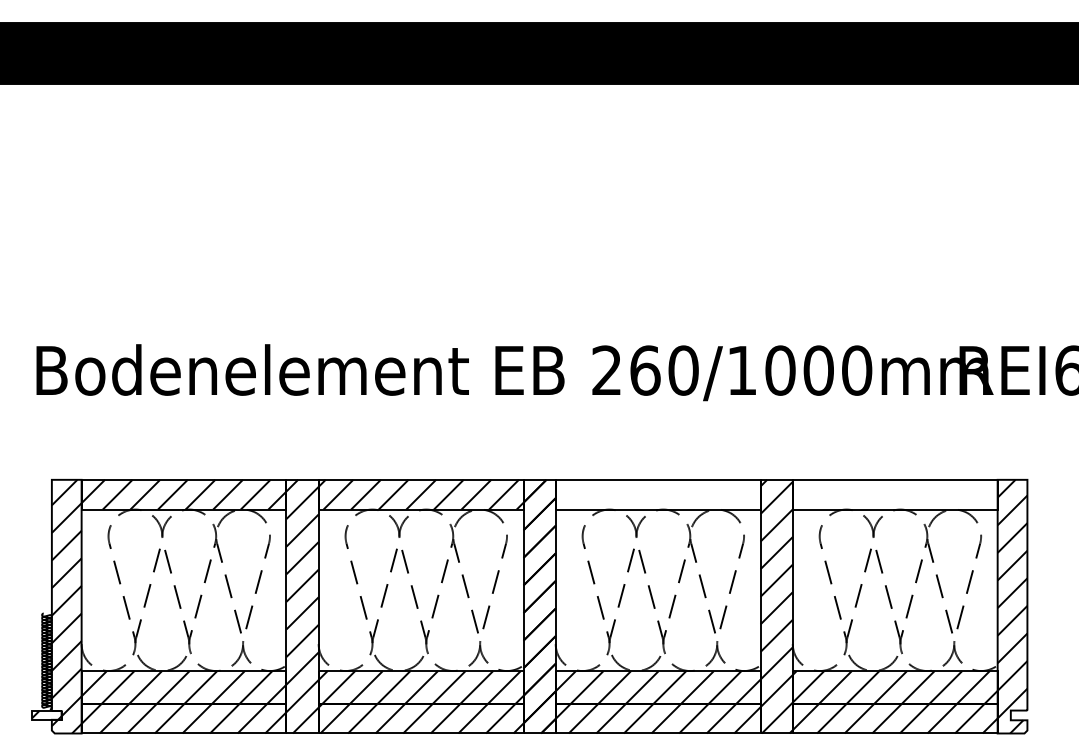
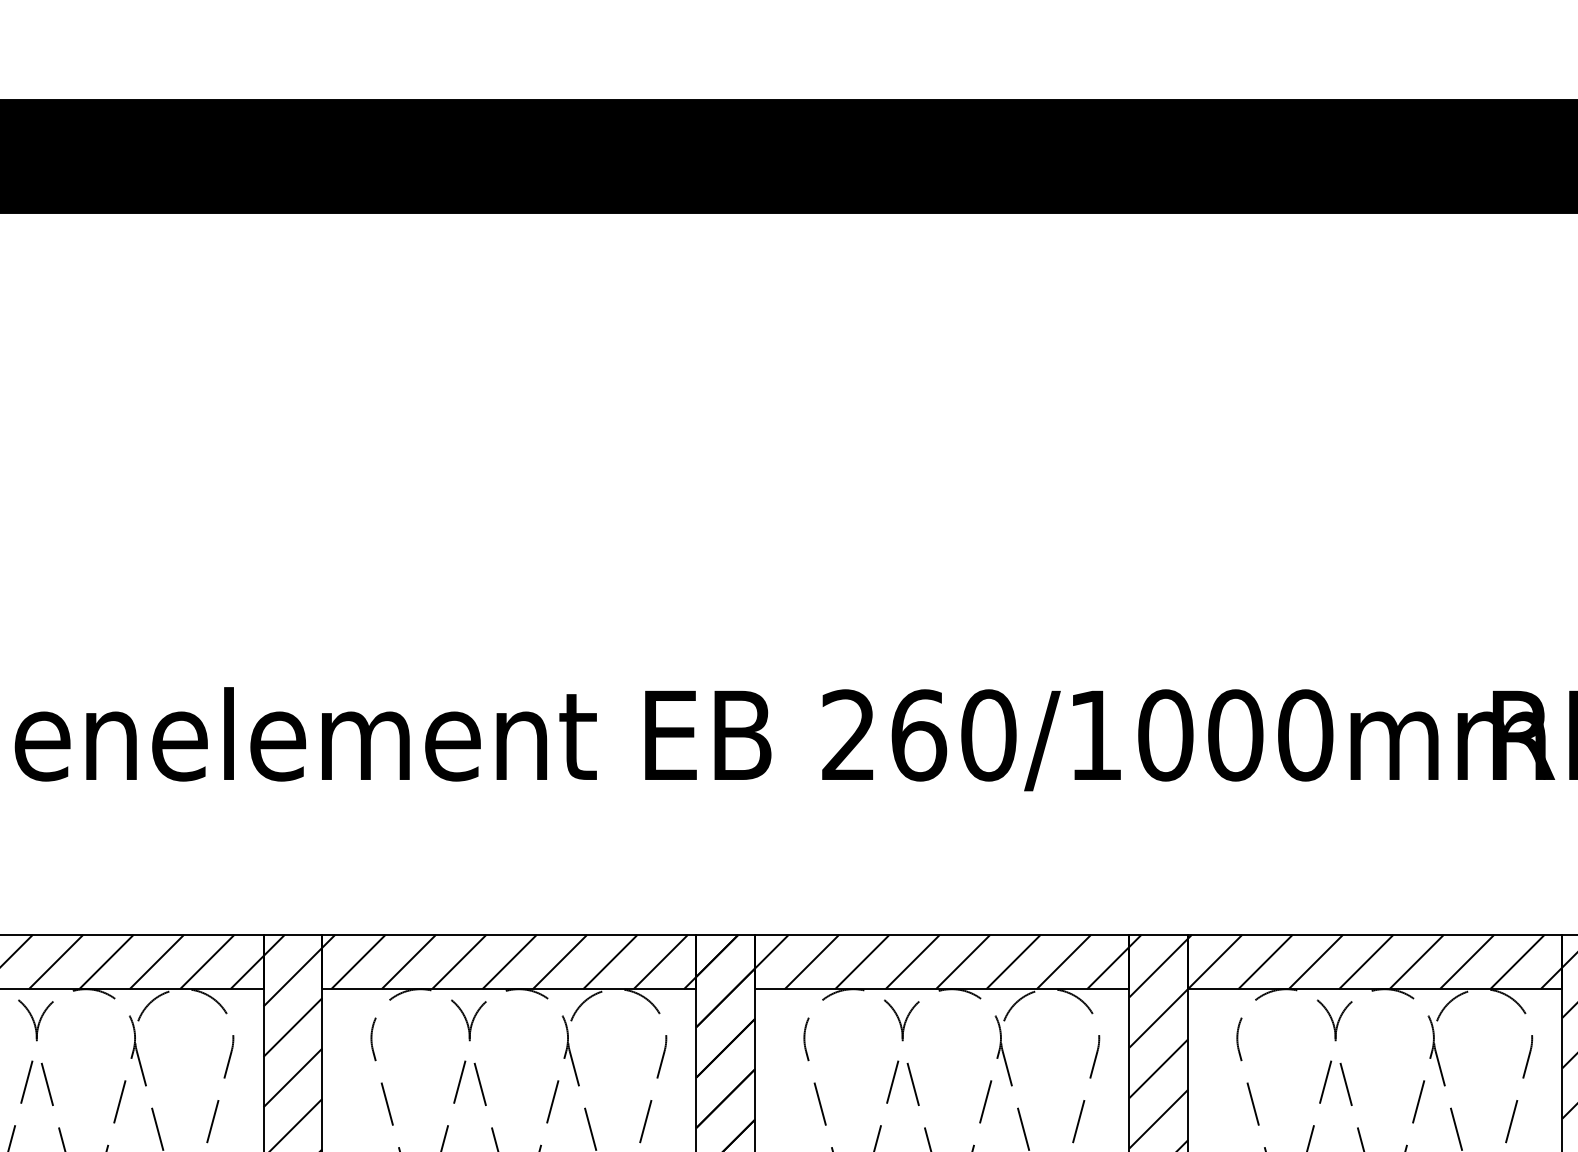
hatch: (657, 494) -> (941, 961), added
hatch: (894, 494) -> (1373, 961), added

